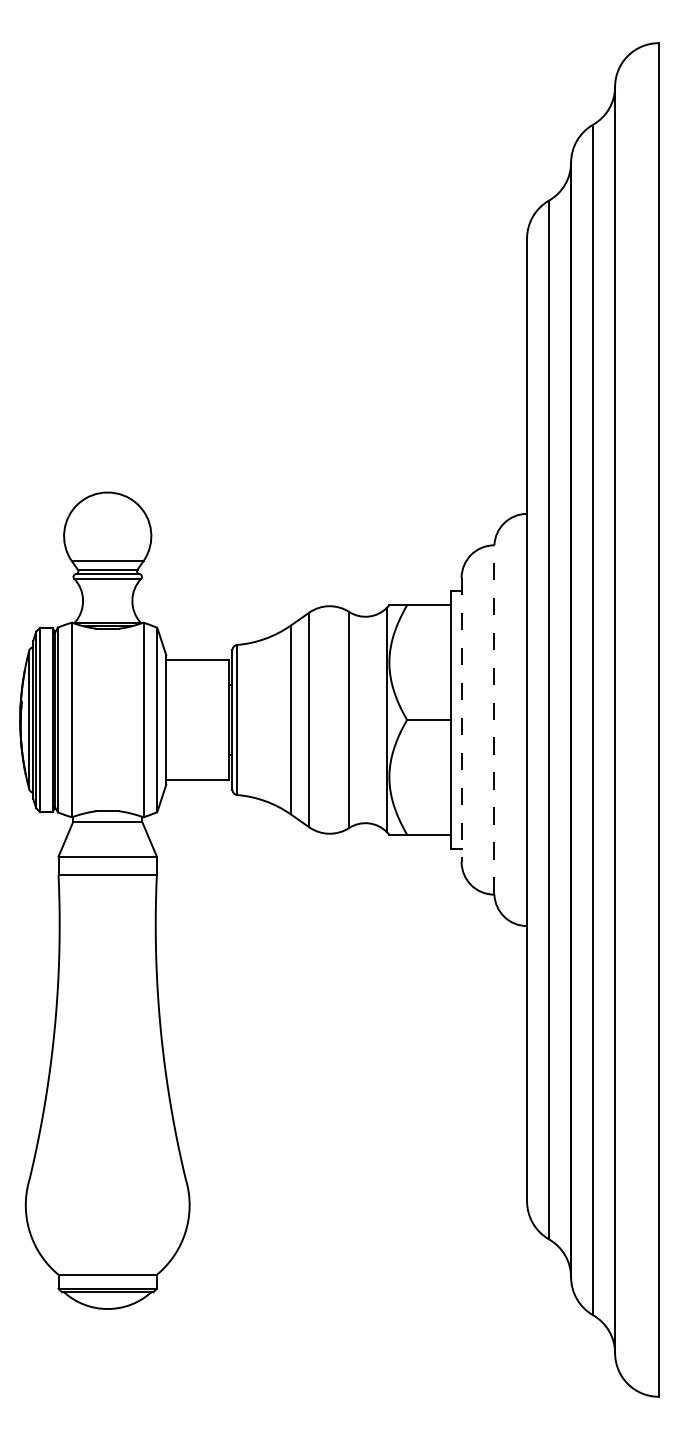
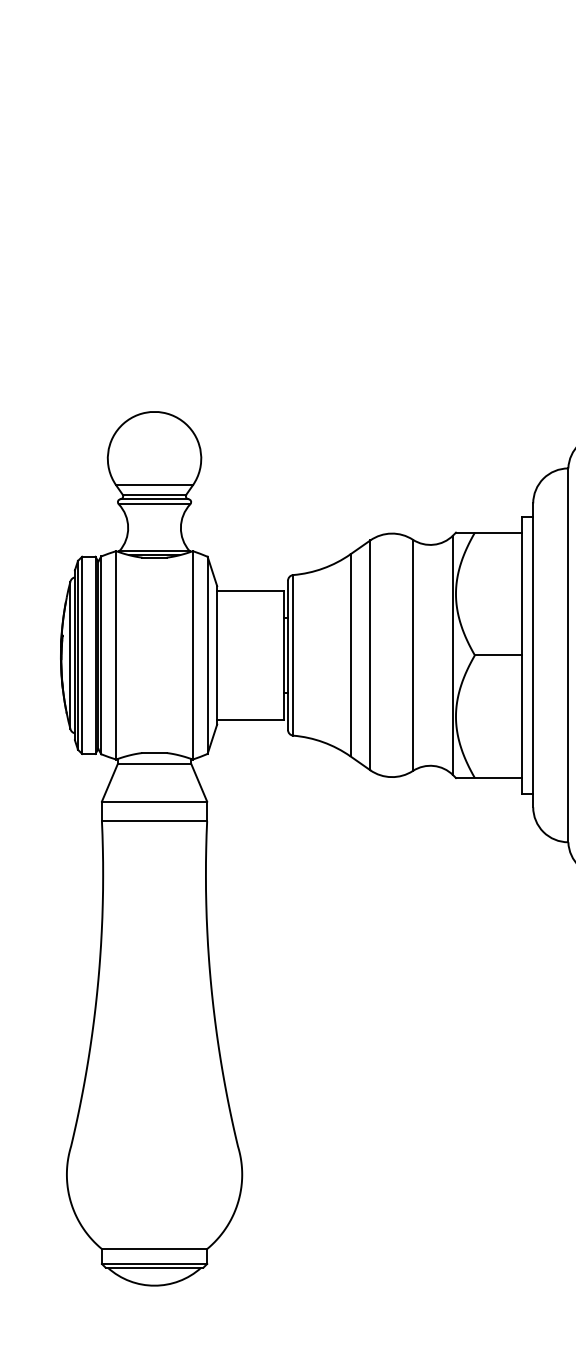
line: (461, 719) -> (533, 654), dashed -> solid
line: (494, 719) -> (568, 654), dashed -> solid

